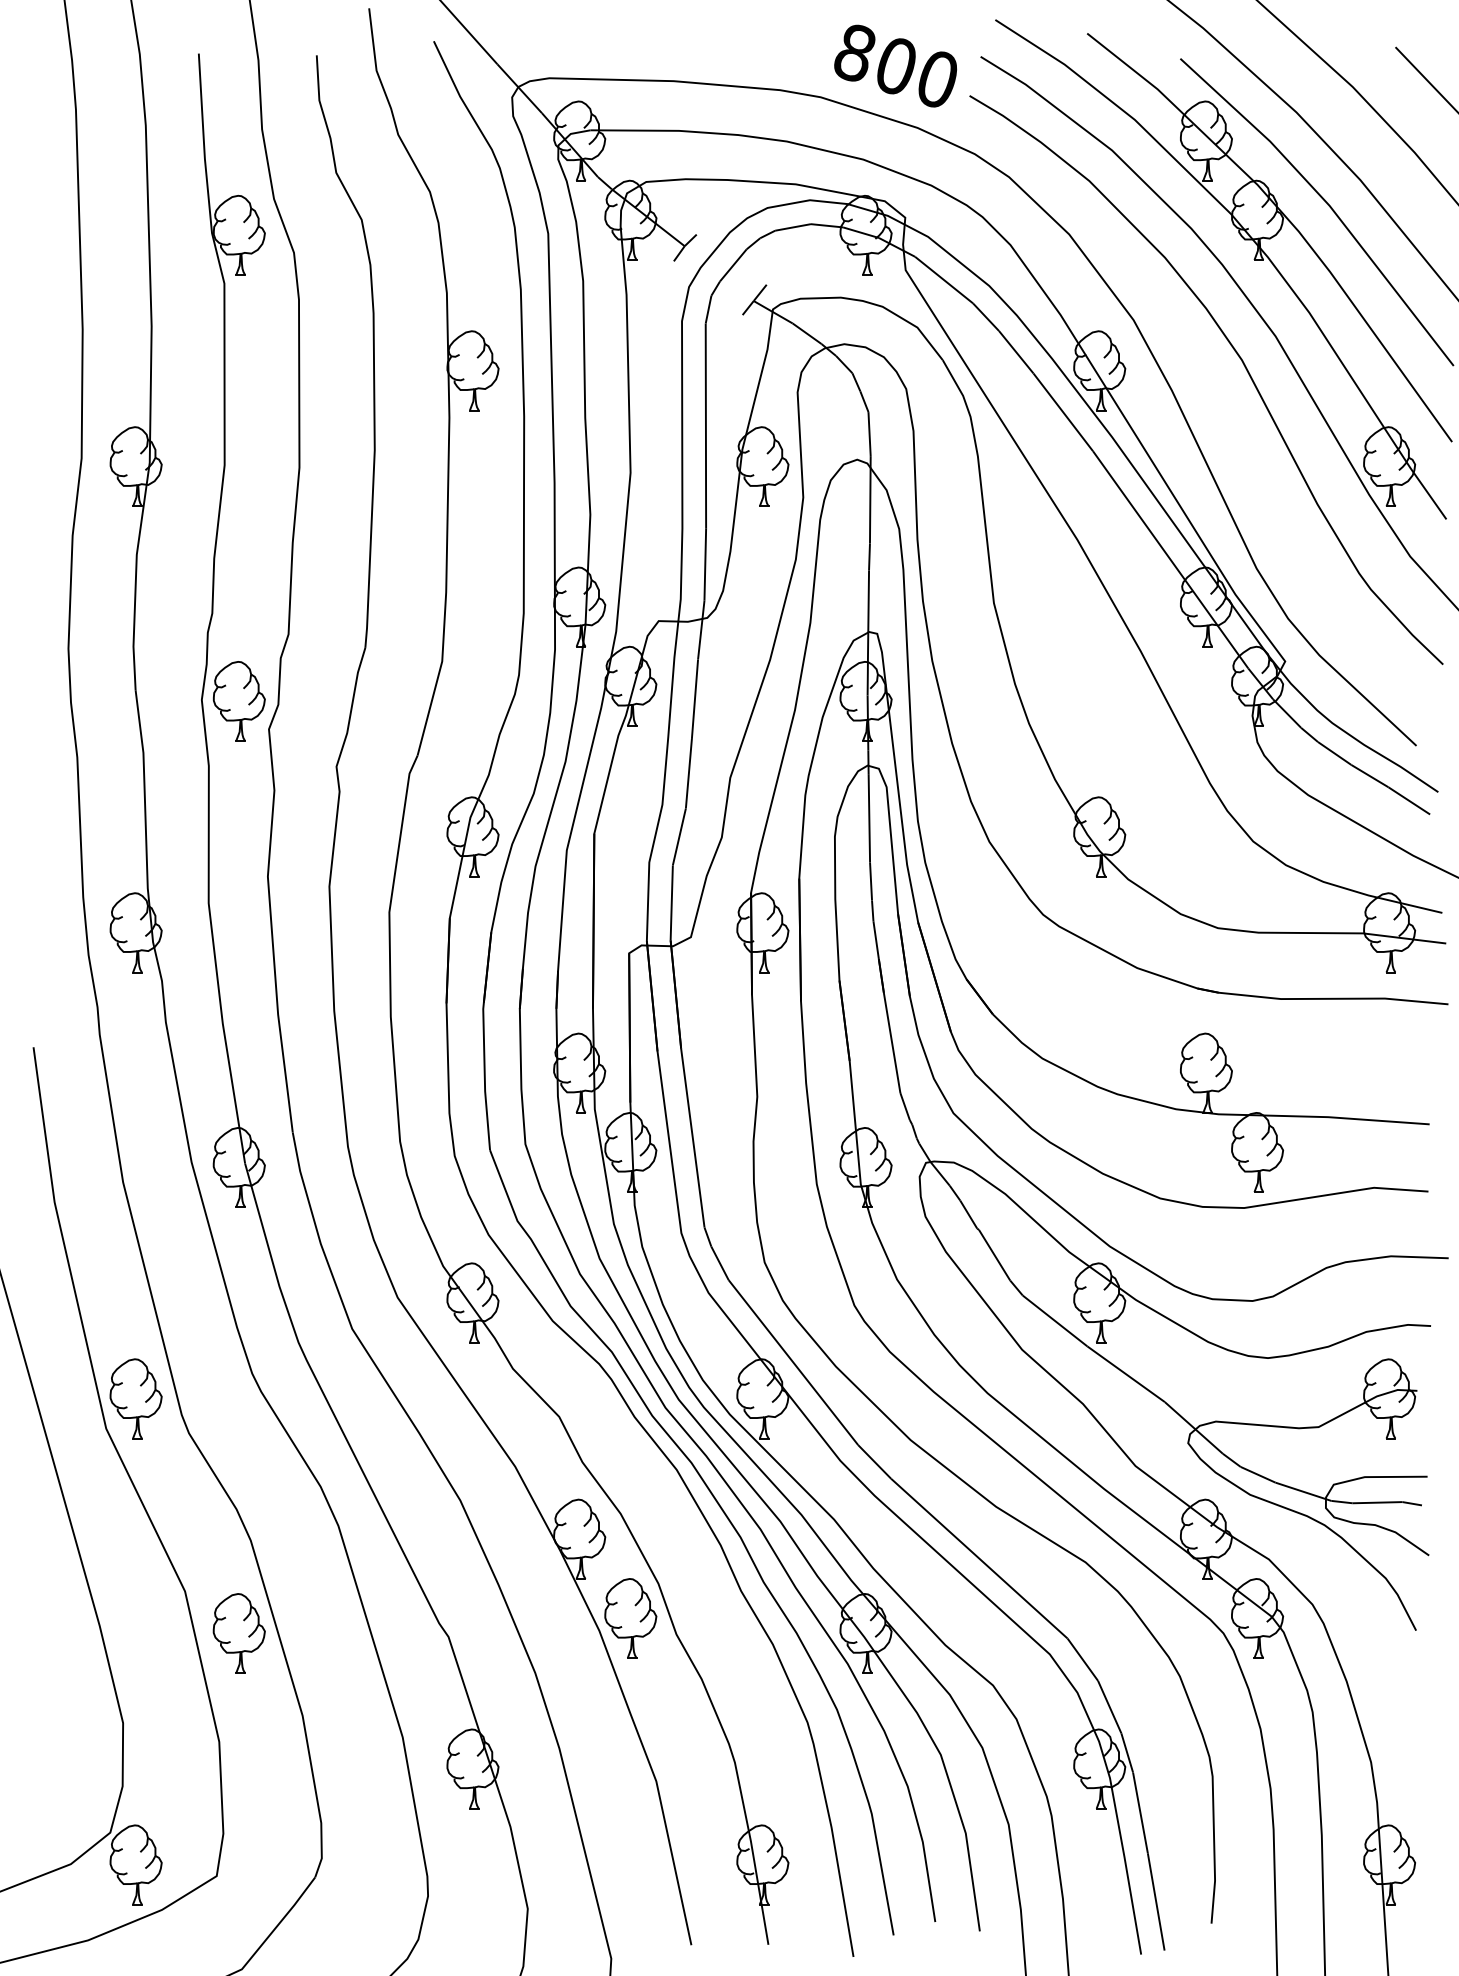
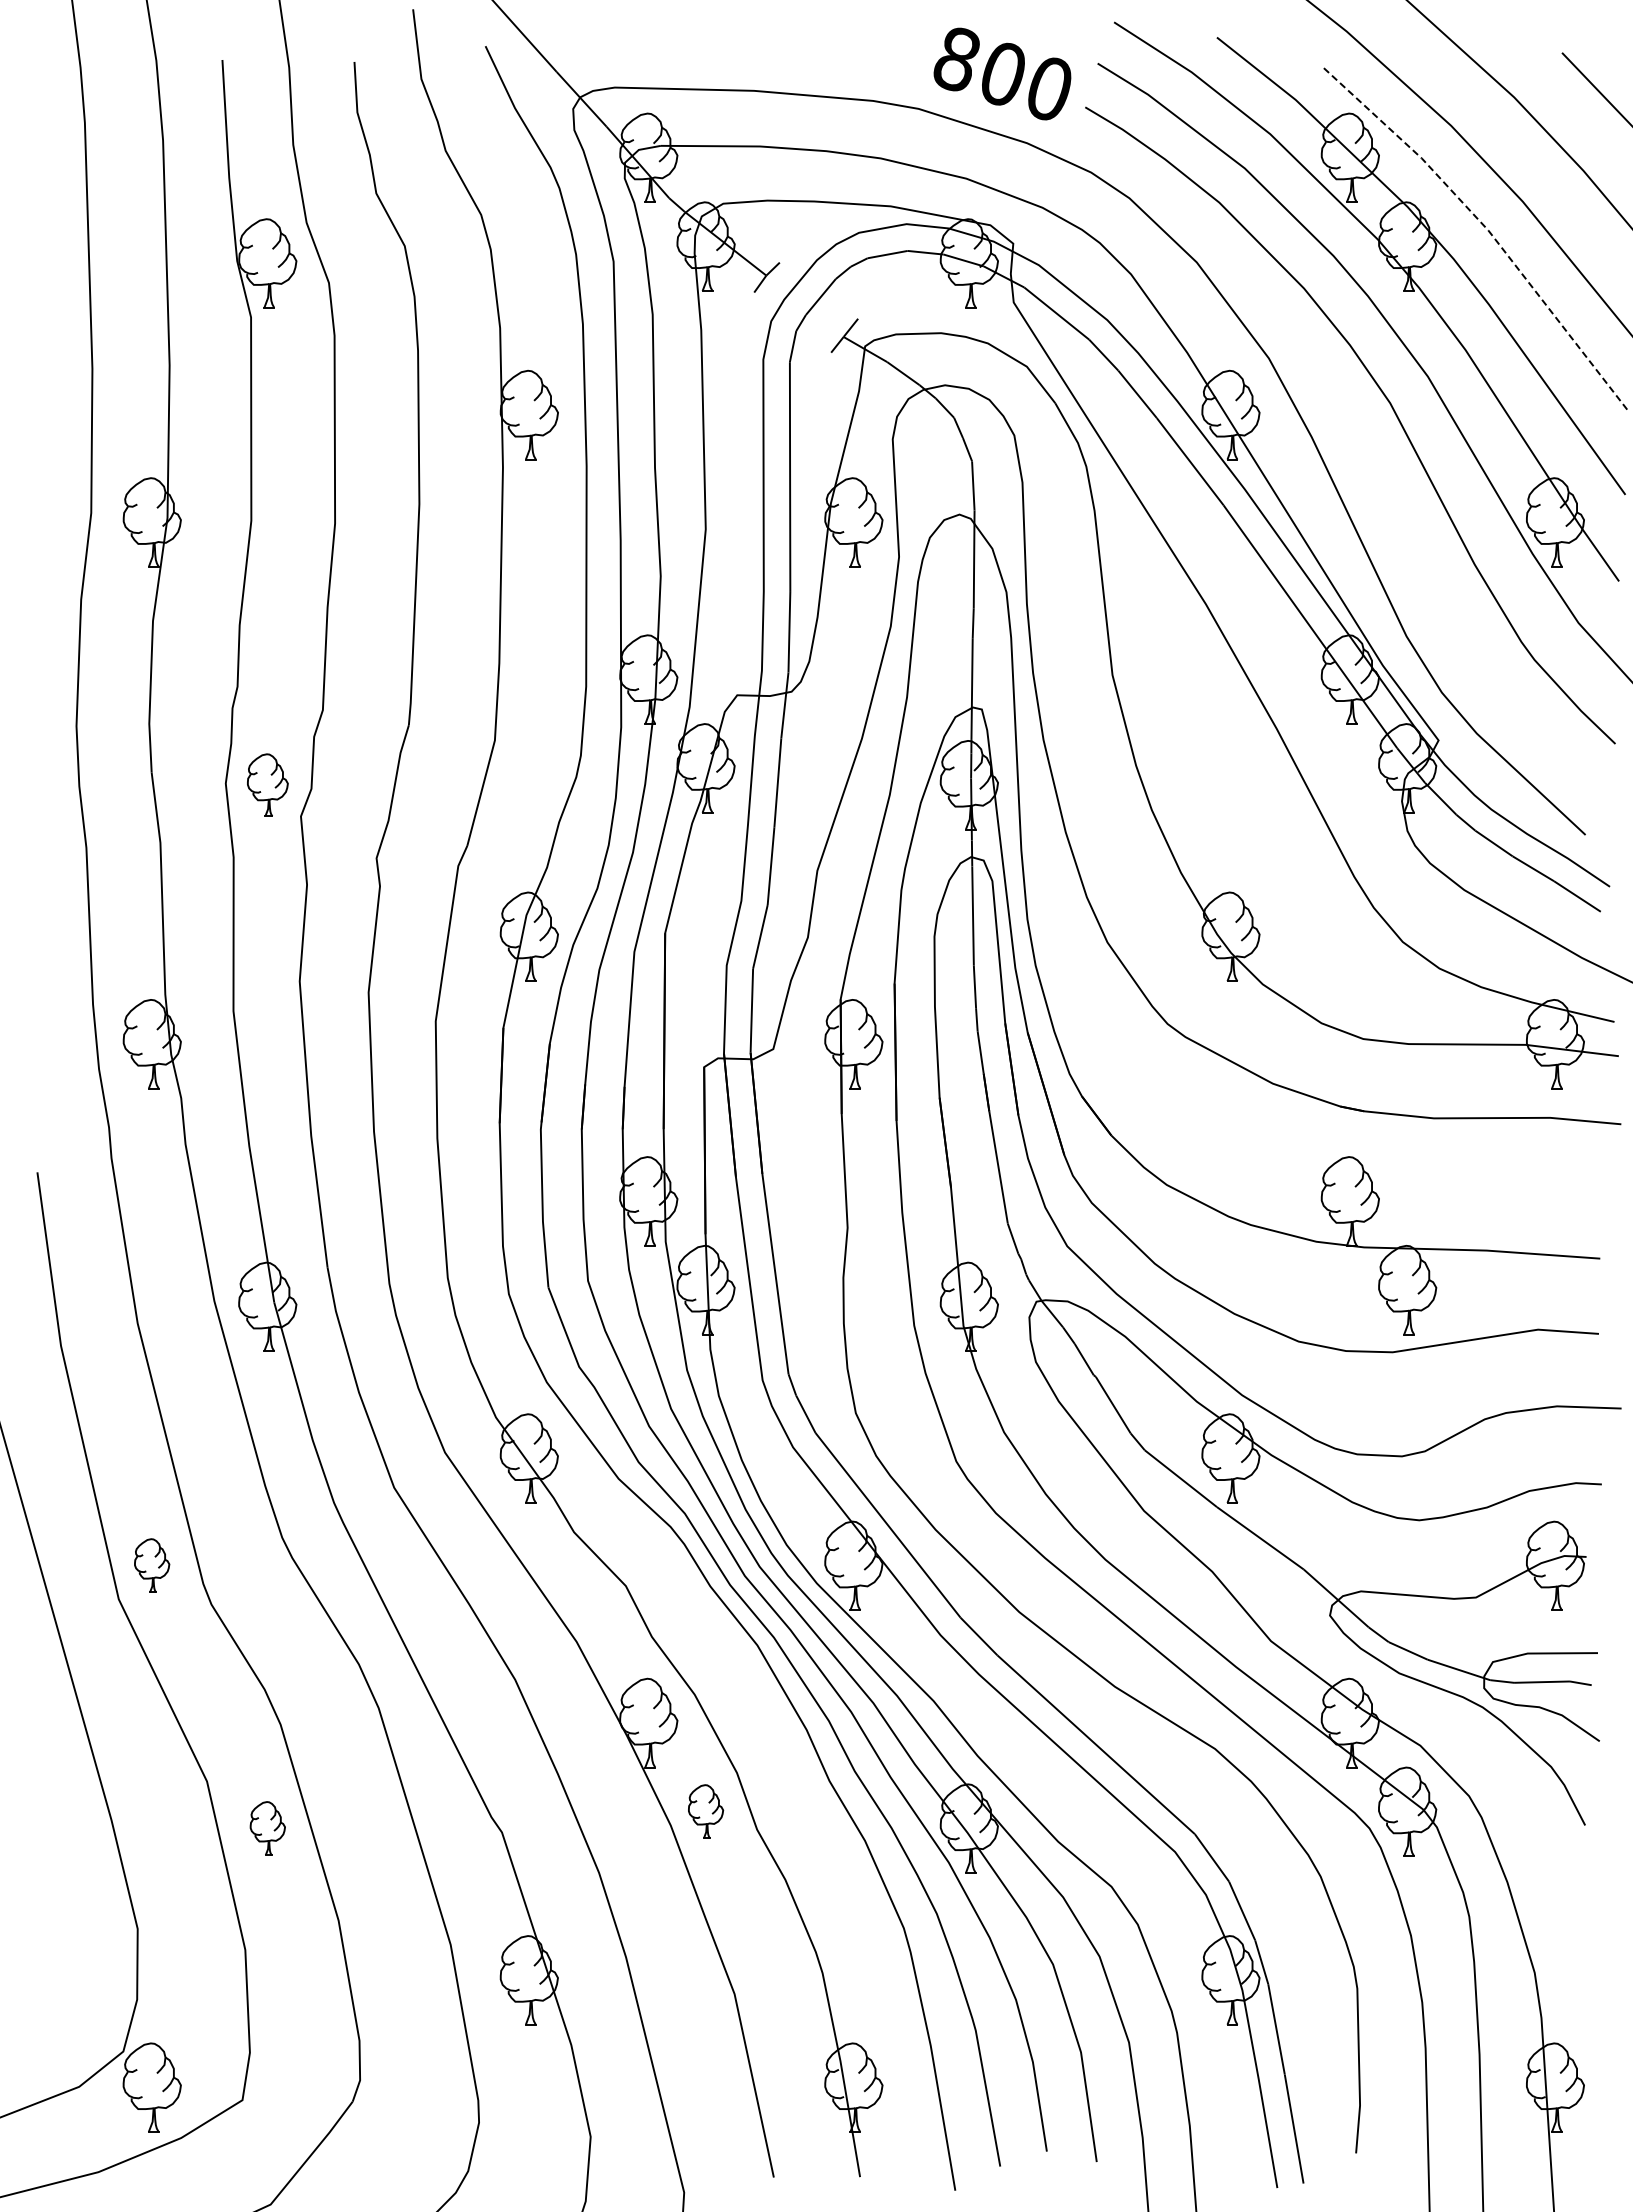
line: (1326, 202) -> (1484, 226), solid -> dashed
part: (239, 701) -> (267, 785), size x0.7
part: (135, 1398) -> (151, 1565), size x0.6
part: (630, 1618) -> (705, 1811), size x0.6
part: (239, 1633) -> (267, 1828), size x0.6

